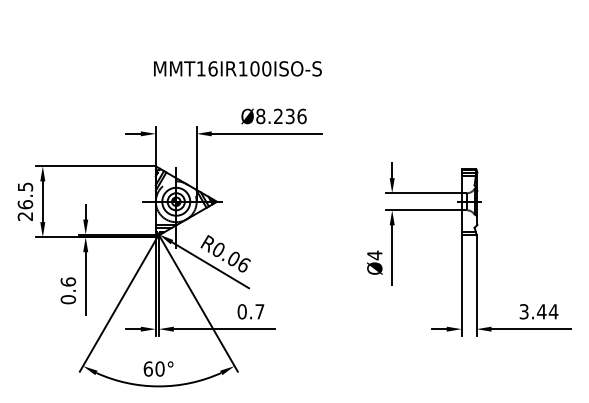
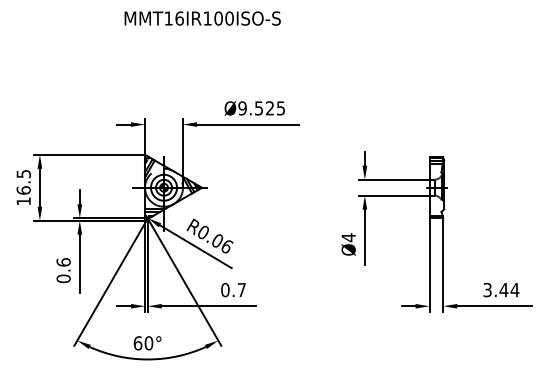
text: (237, 68) -> (202, 18), moved
text: (281, 116) -> (261, 108), Ø8.236 -> Ø9.525
text: (24, 216) -> (22, 201), 26.5 -> 16.5

